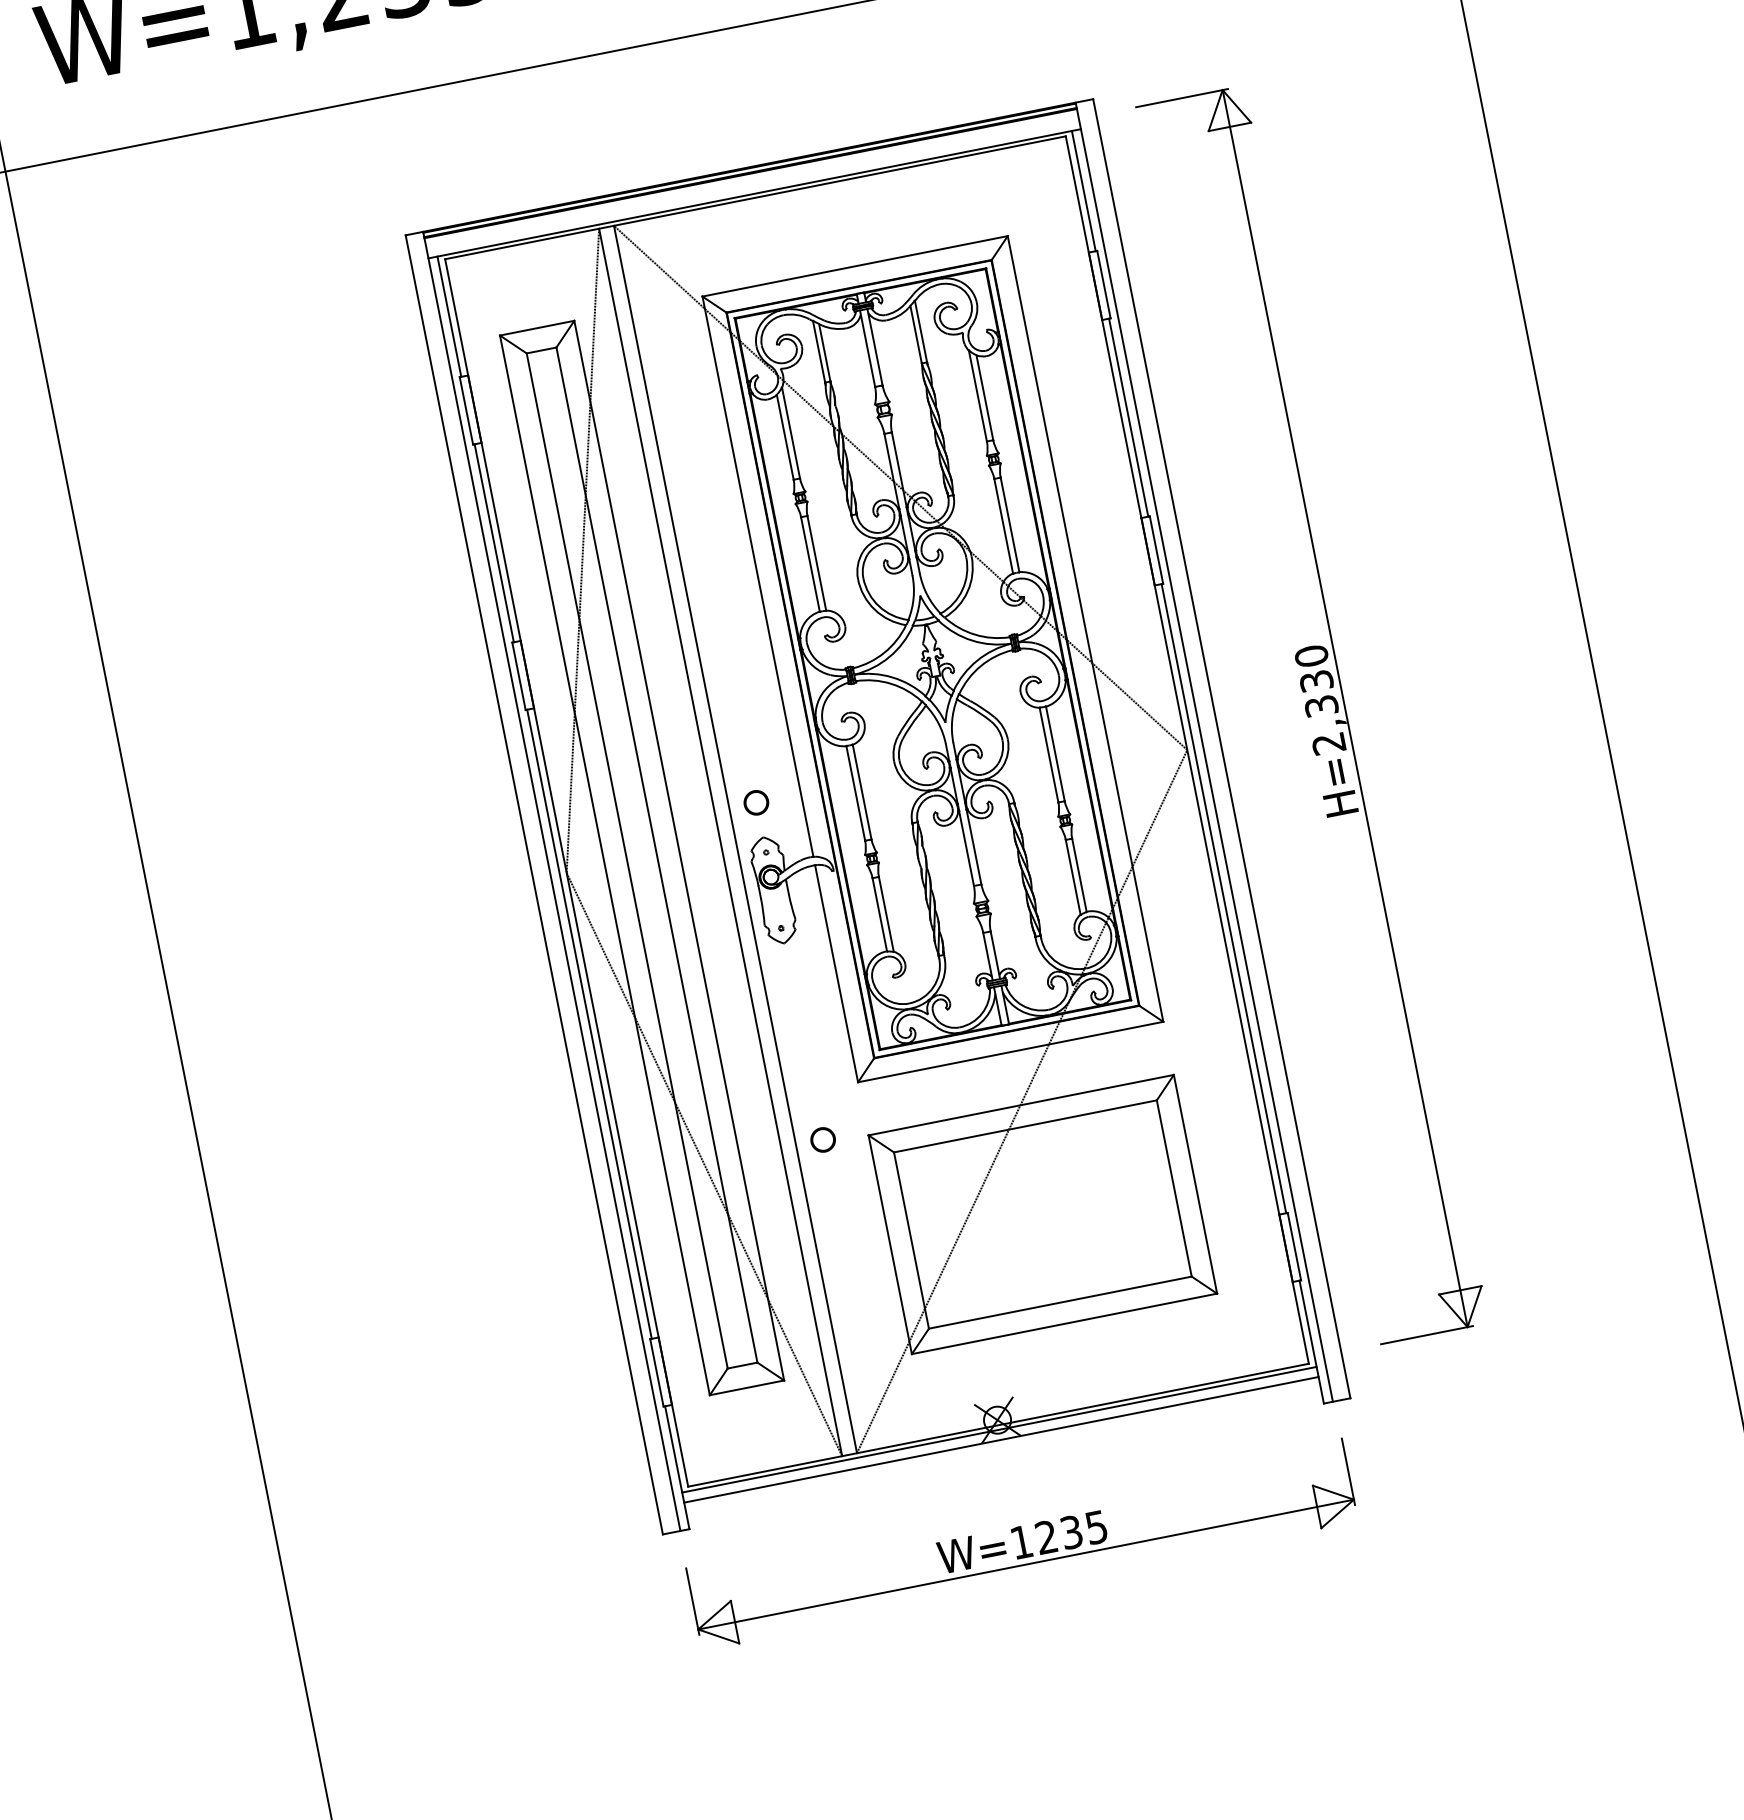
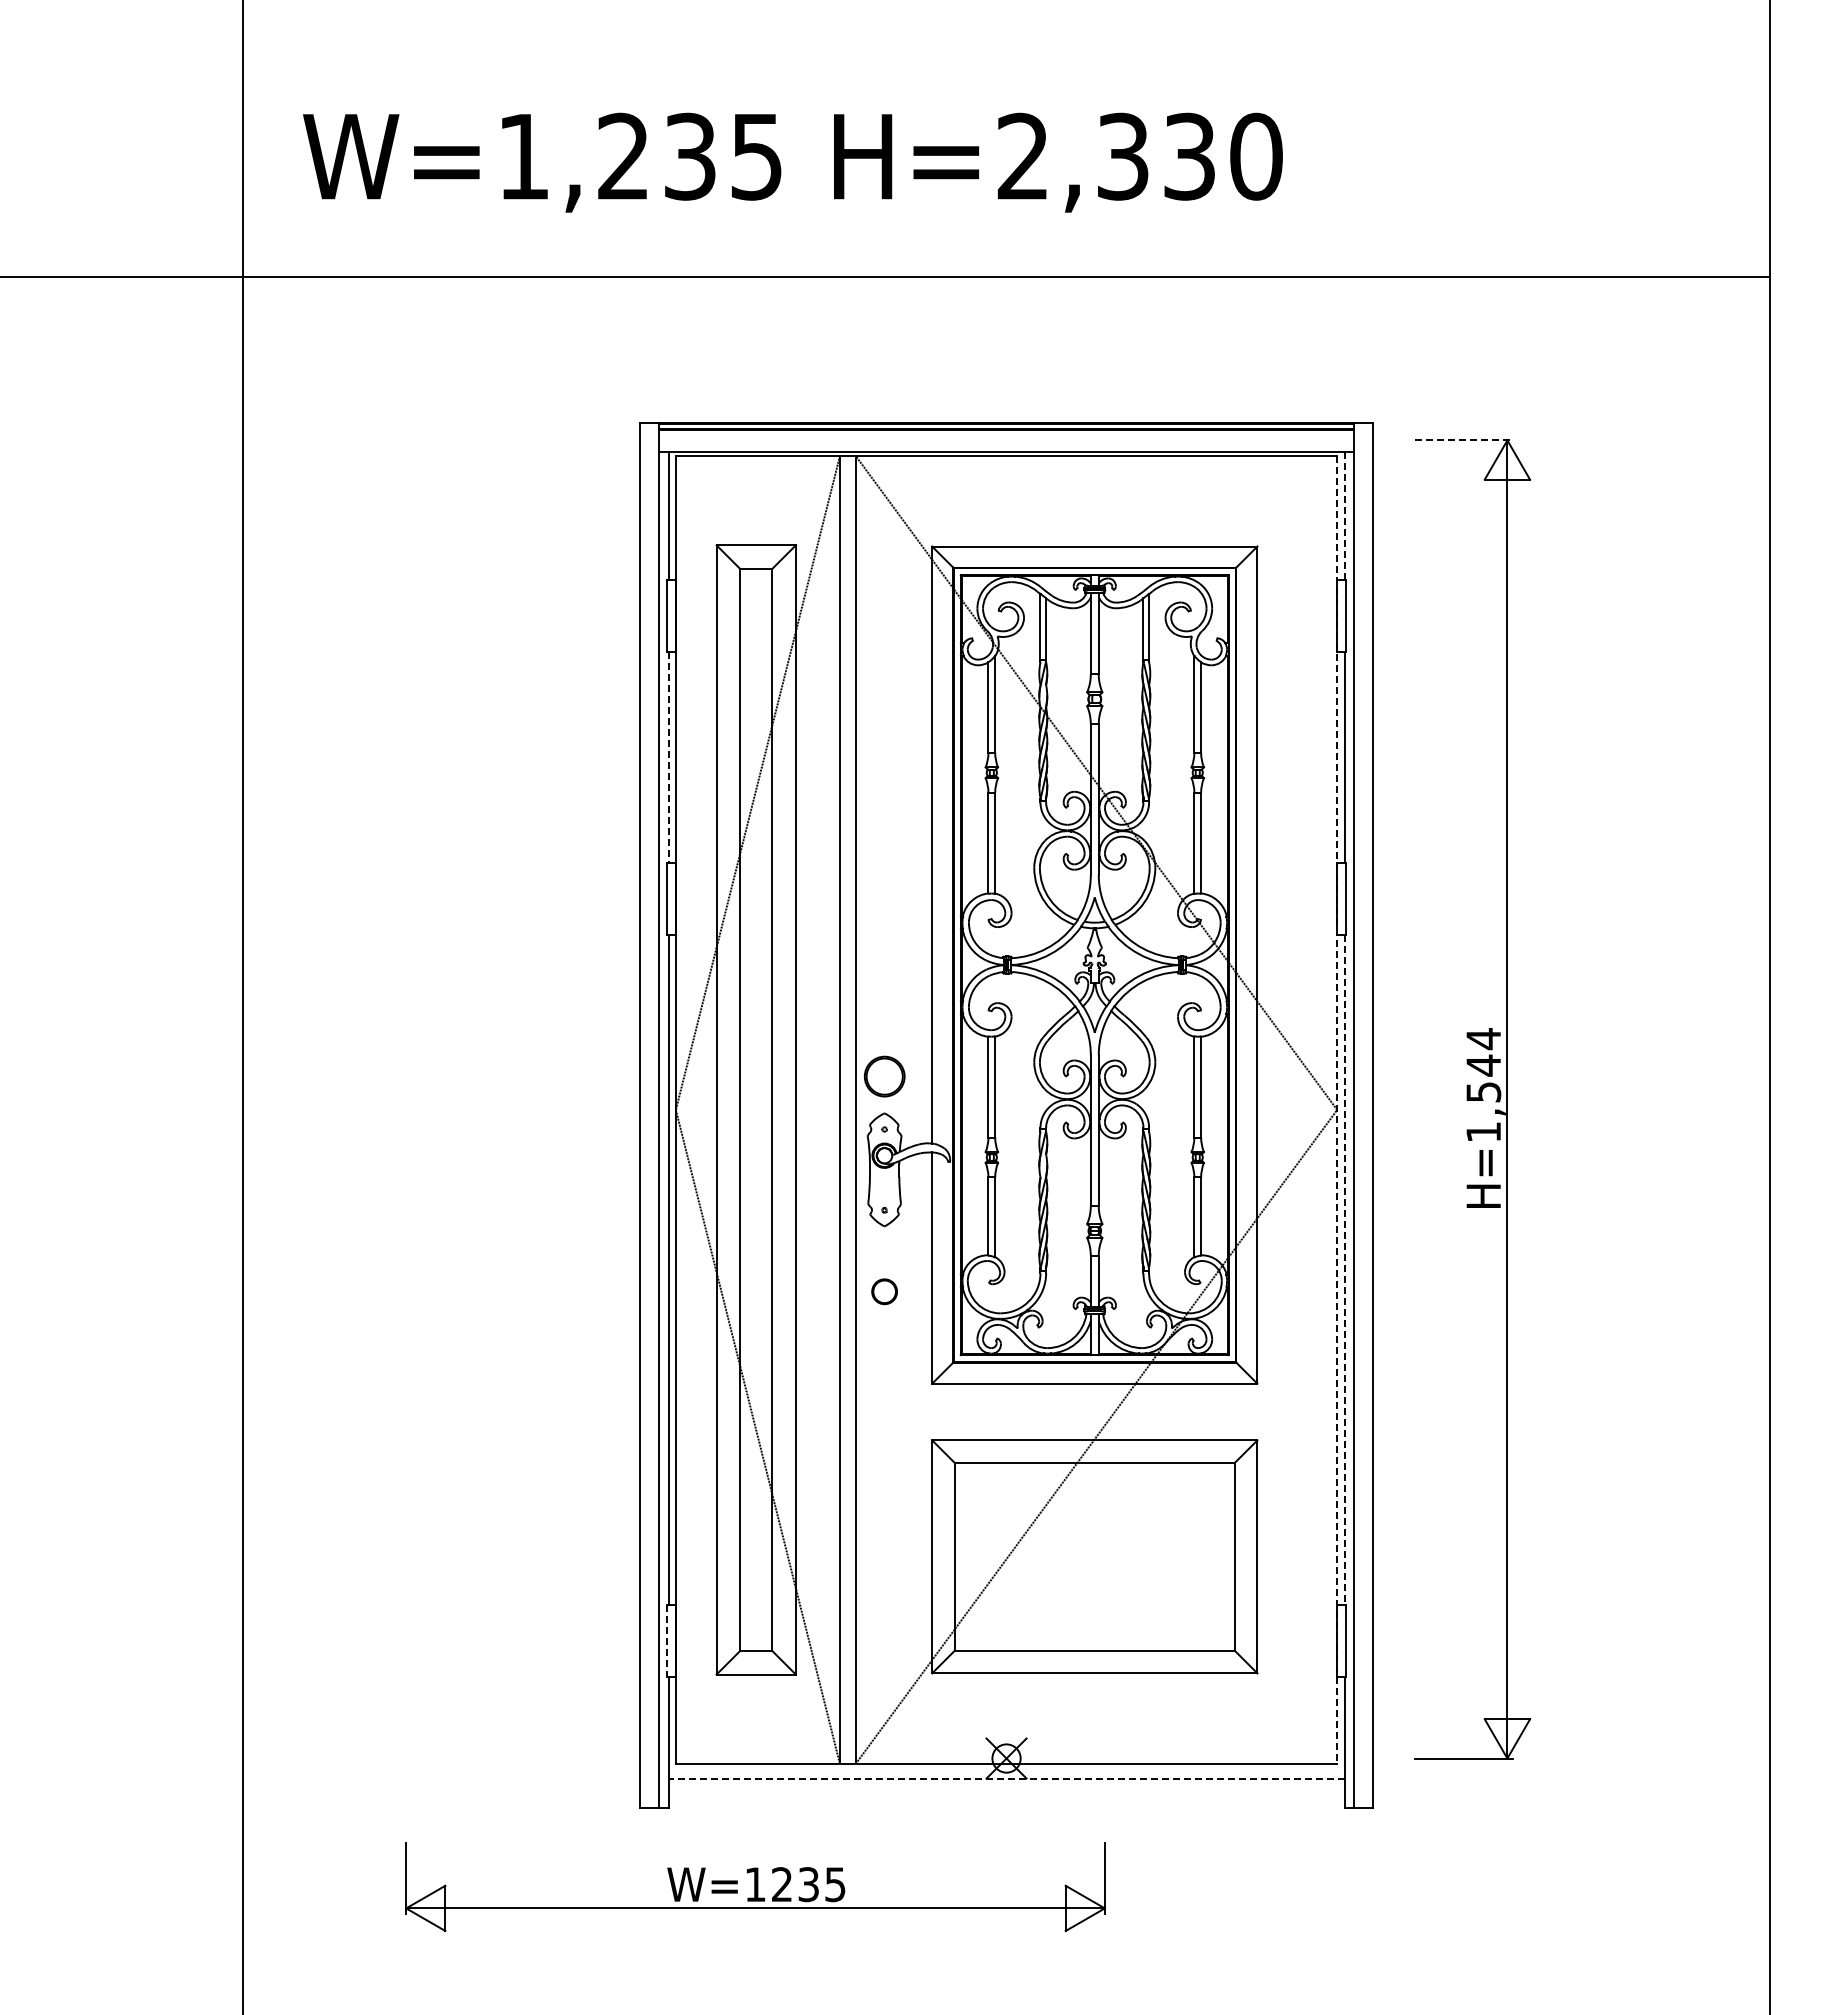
line: (1182, 98) -> (1464, 440), solid -> dashed
line: (1083, 191) -> (1344, 516), solid -> dashed
line: (494, 543) -> (668, 757), solid -> dashed
text: (1320, 699) -> (1483, 1085), H=2,330 -> H=1,544
line: (1187, 749) -> (1337, 1109), solid -> dashed
circle: (756, 802) -> (884, 1076), size x1.6
line: (1224, 899) -> (1344, 1270), solid -> dashed
part: (822, 1139) -> (884, 1291), moved
line: (656, 1372) -> (666, 1640), solid -> dashed
line: (999, 1429) -> (1006, 1768), removed
line: (1001, 1439) -> (1006, 1779), solid -> dashed
part: (1022, 1544) -> (755, 1887), moved

